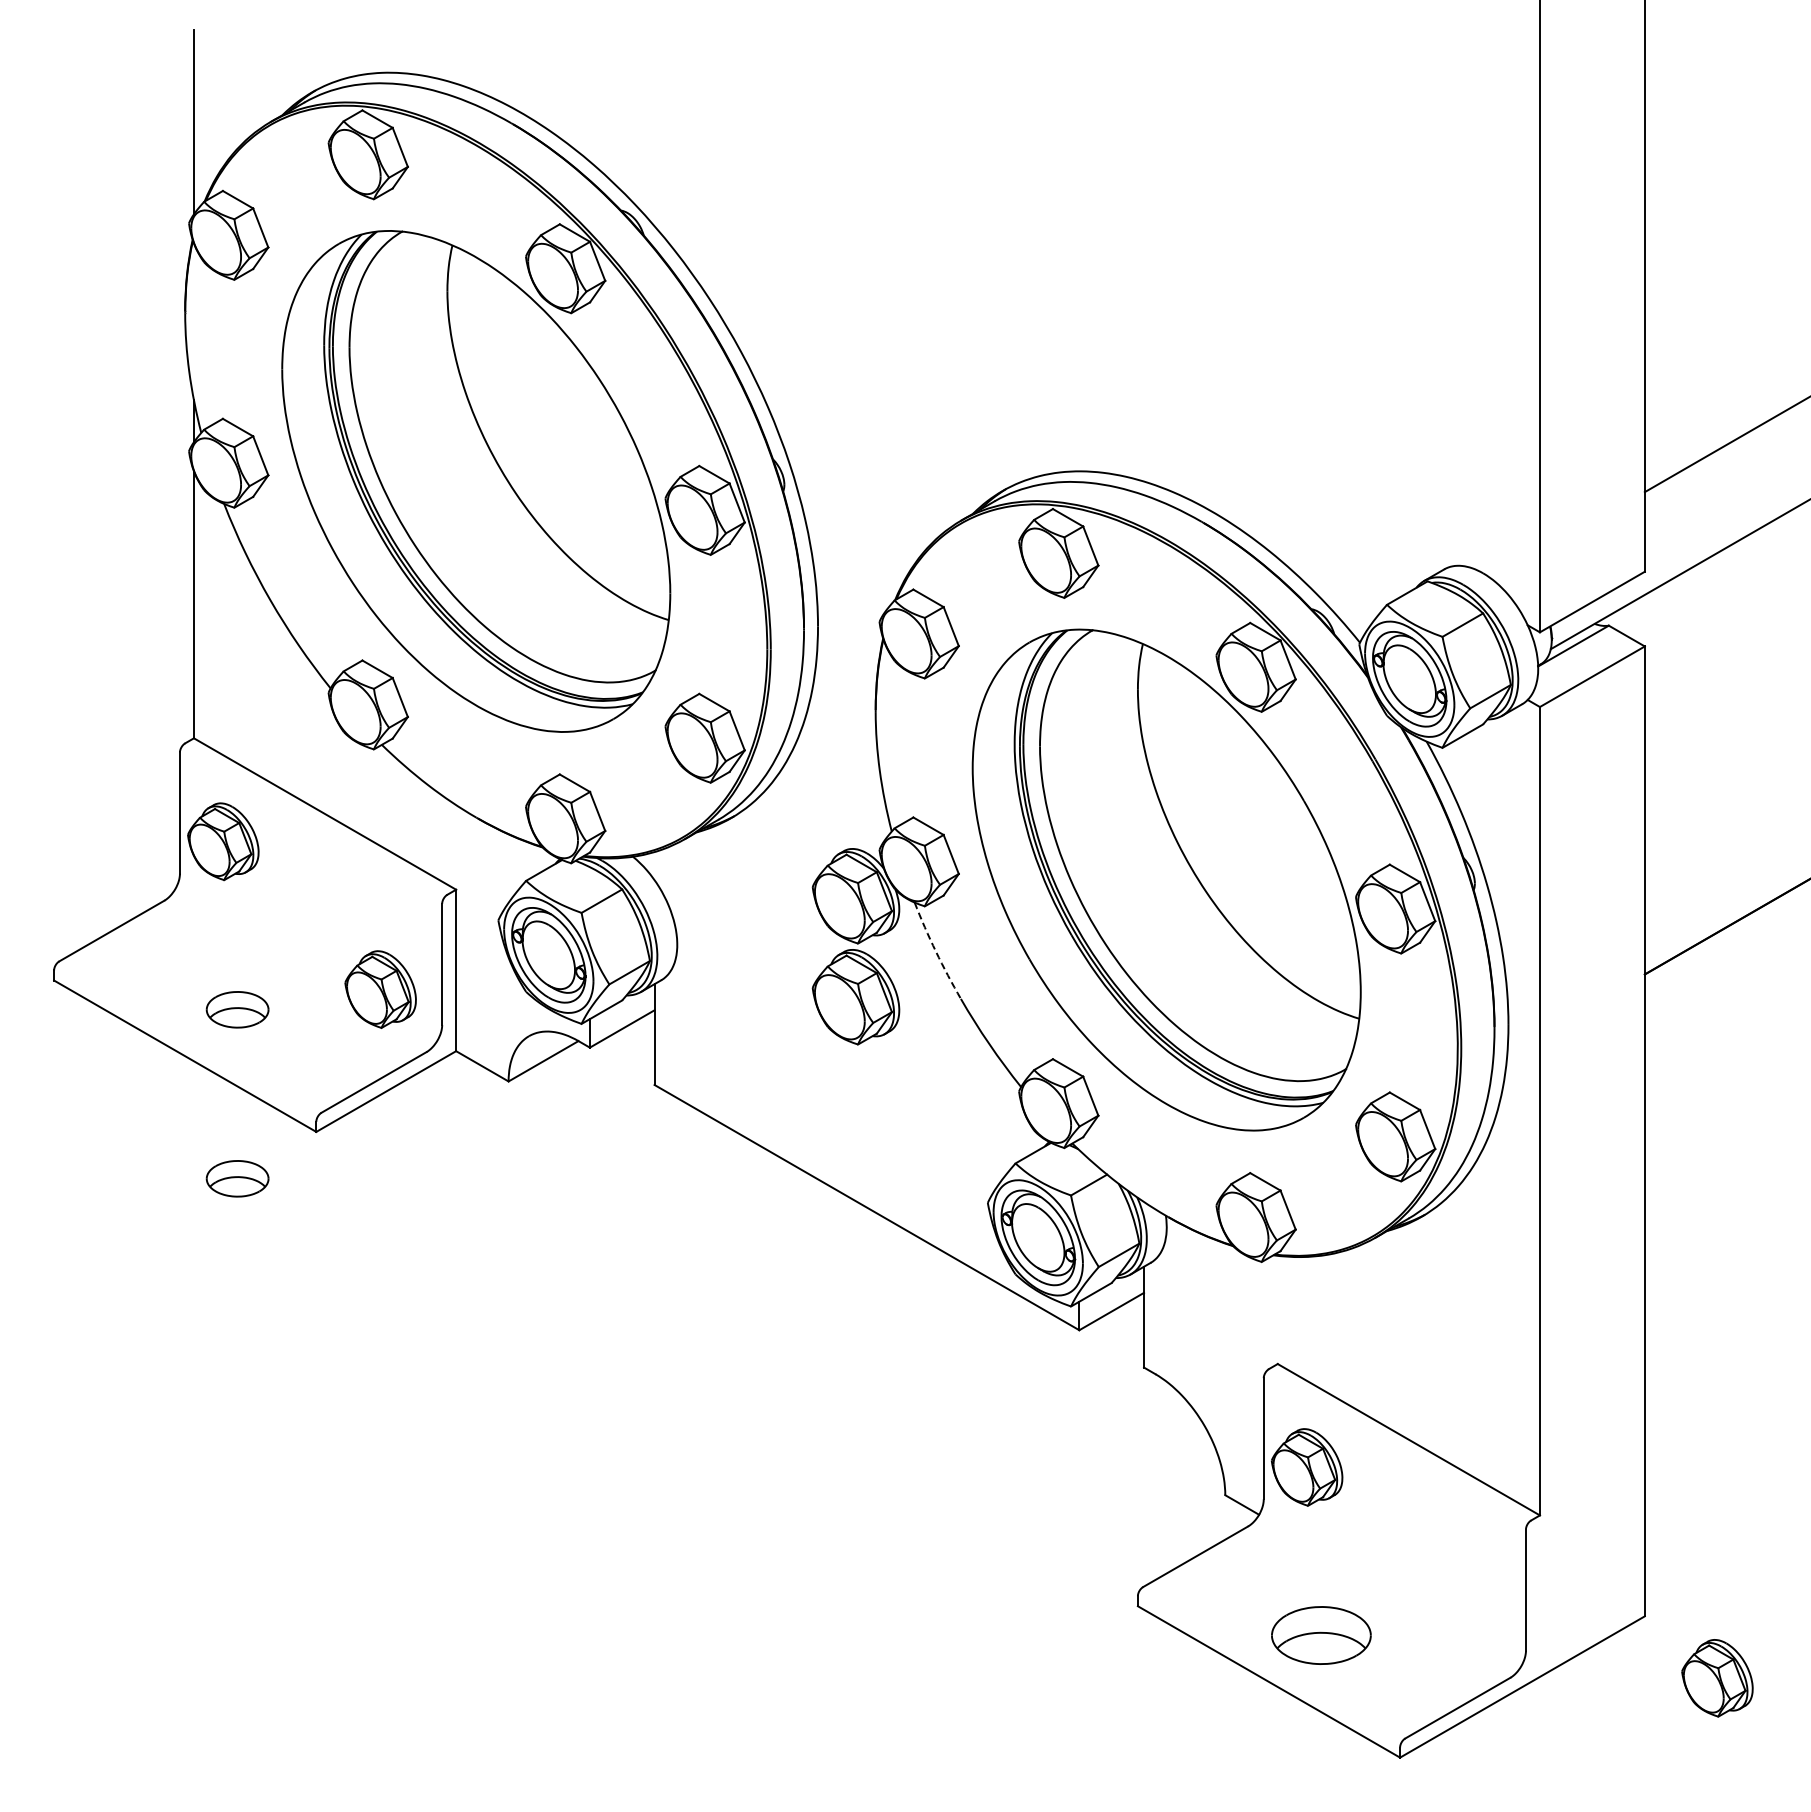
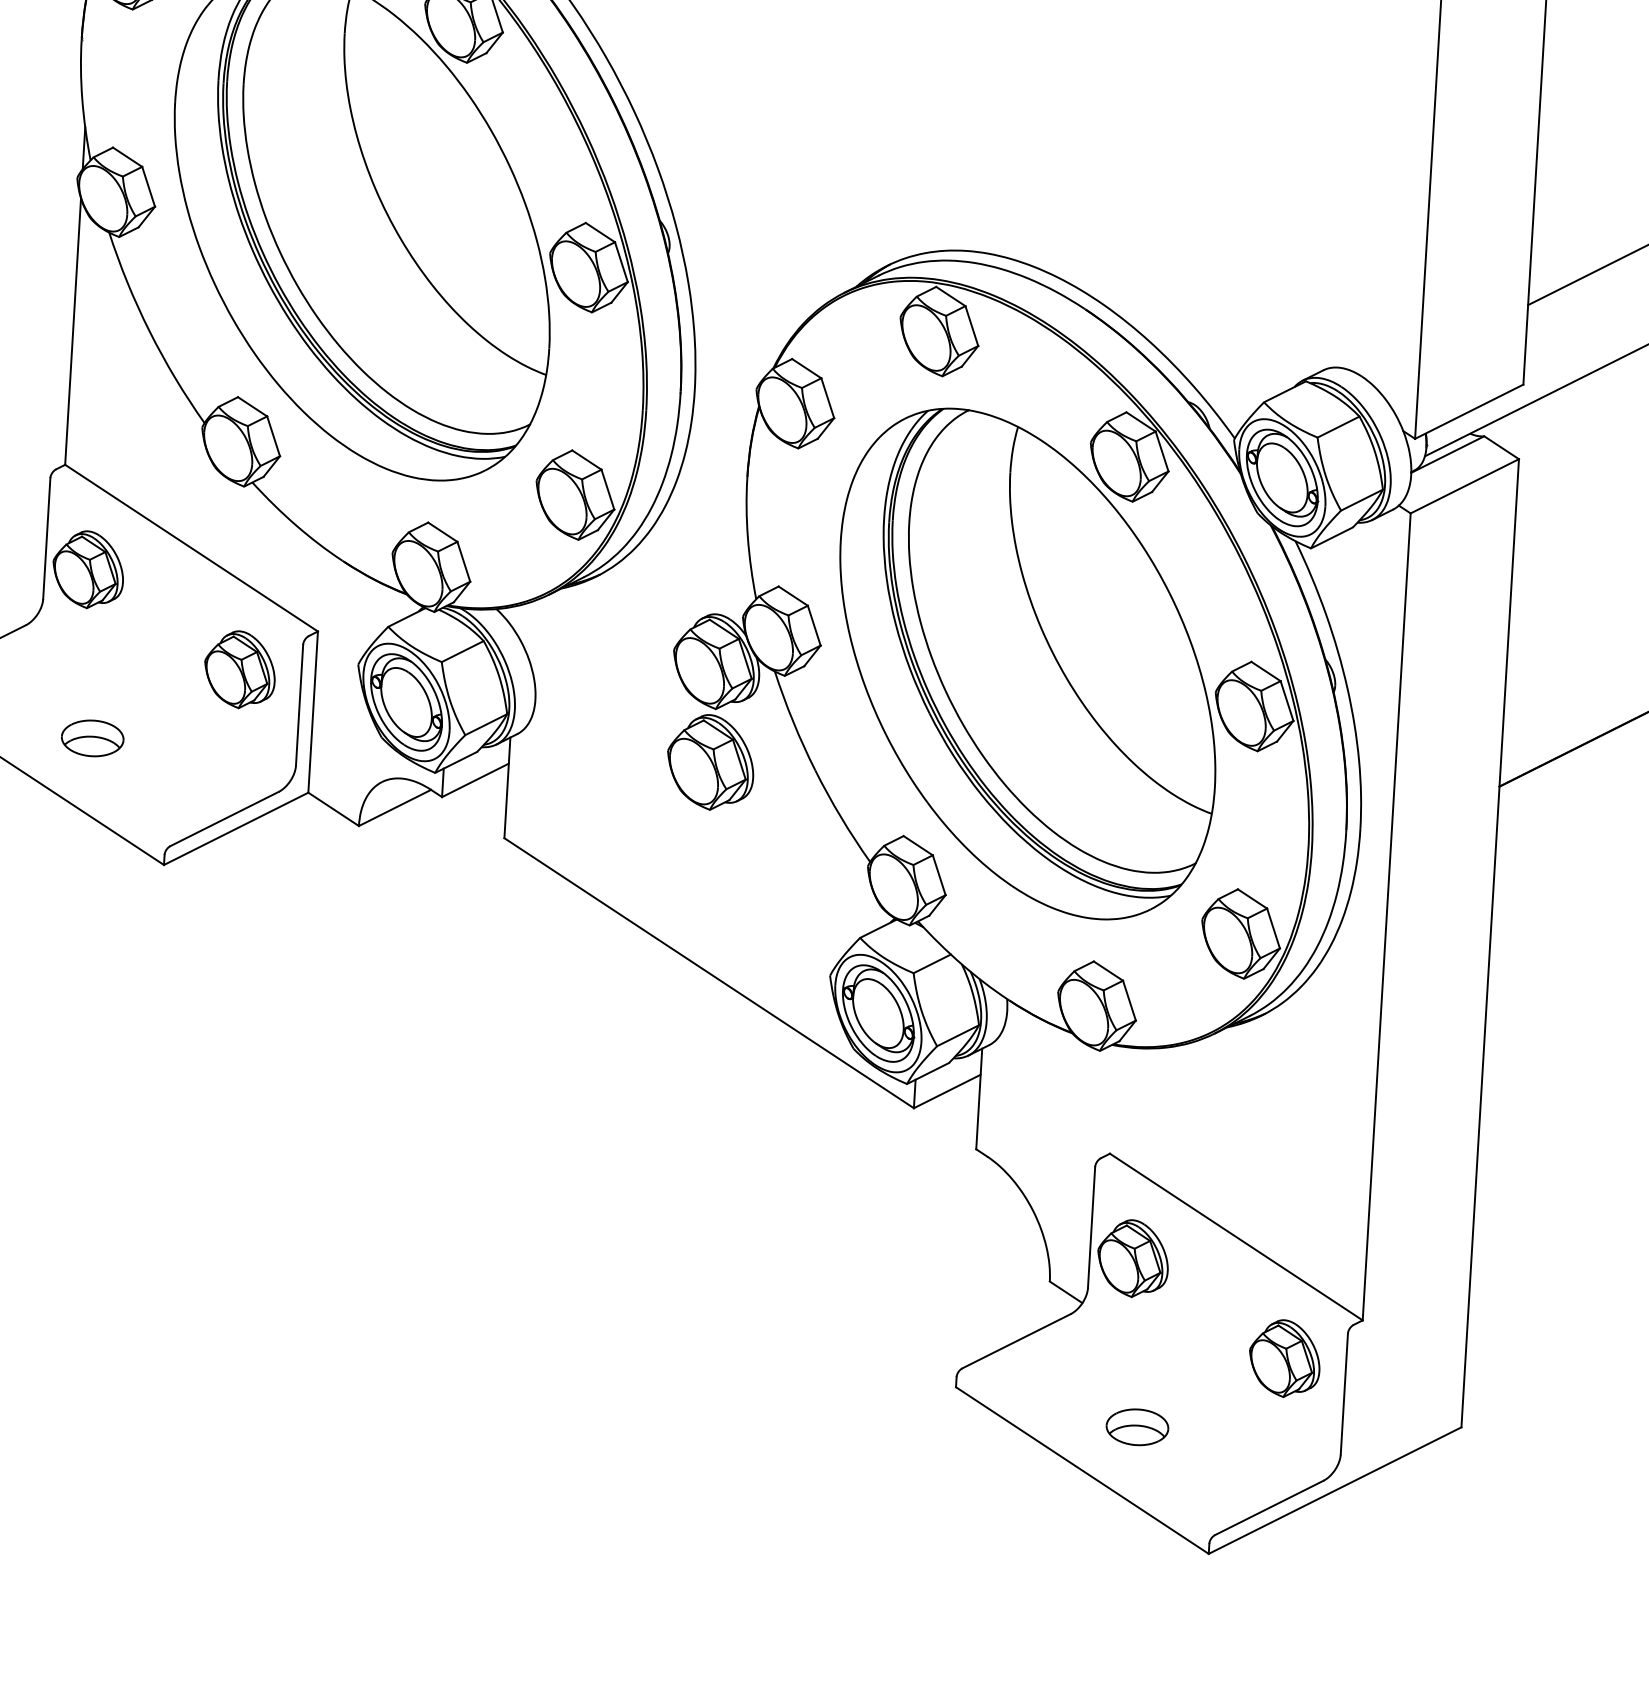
arc: (935, 951) -> (792, 721), dashed -> solid
part: (380, 989) -> (239, 669), moved
part: (237, 1178) -> (82, 906), removed
part: (1321, 1635) -> (1137, 1427), size x0.62
part: (1717, 1678) -> (1284, 1358), moved

